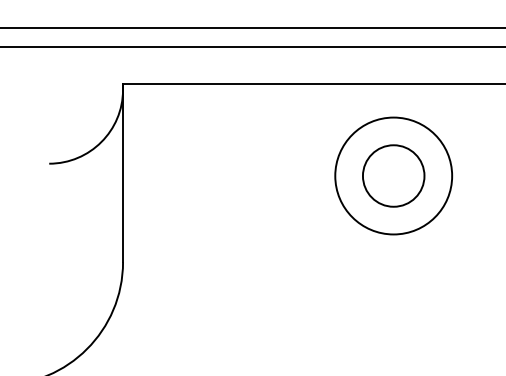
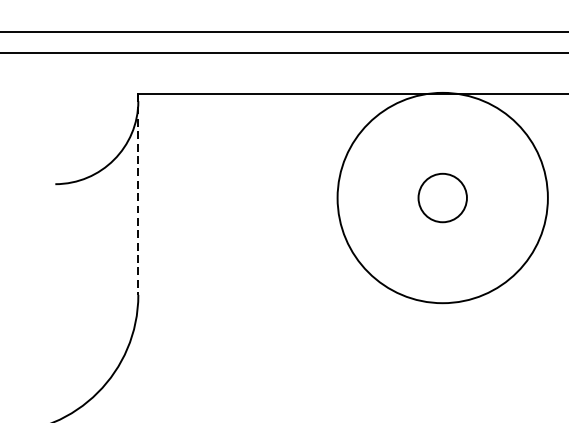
line: (123, 173) -> (138, 195), solid -> dashed
circle: (393, 175) -> (442, 197), size x0.7
circle: (393, 175) -> (442, 197), size x1.6

